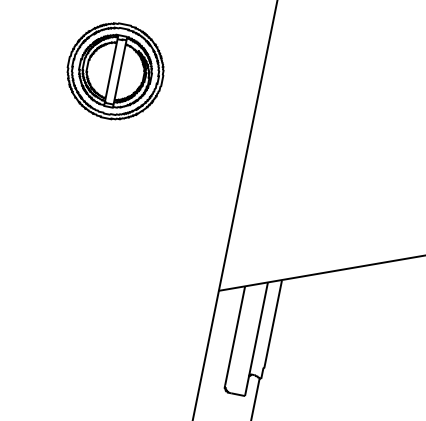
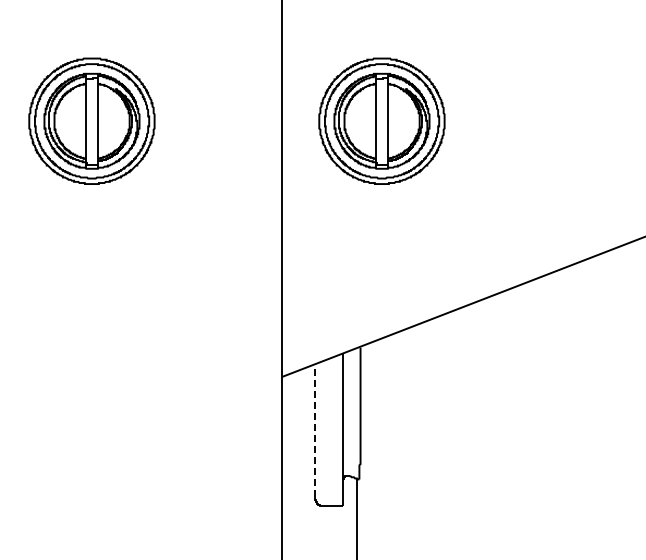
part: (331, 114) -> (381, 120), added
line: (235, 335) -> (314, 430), solid -> dashed

